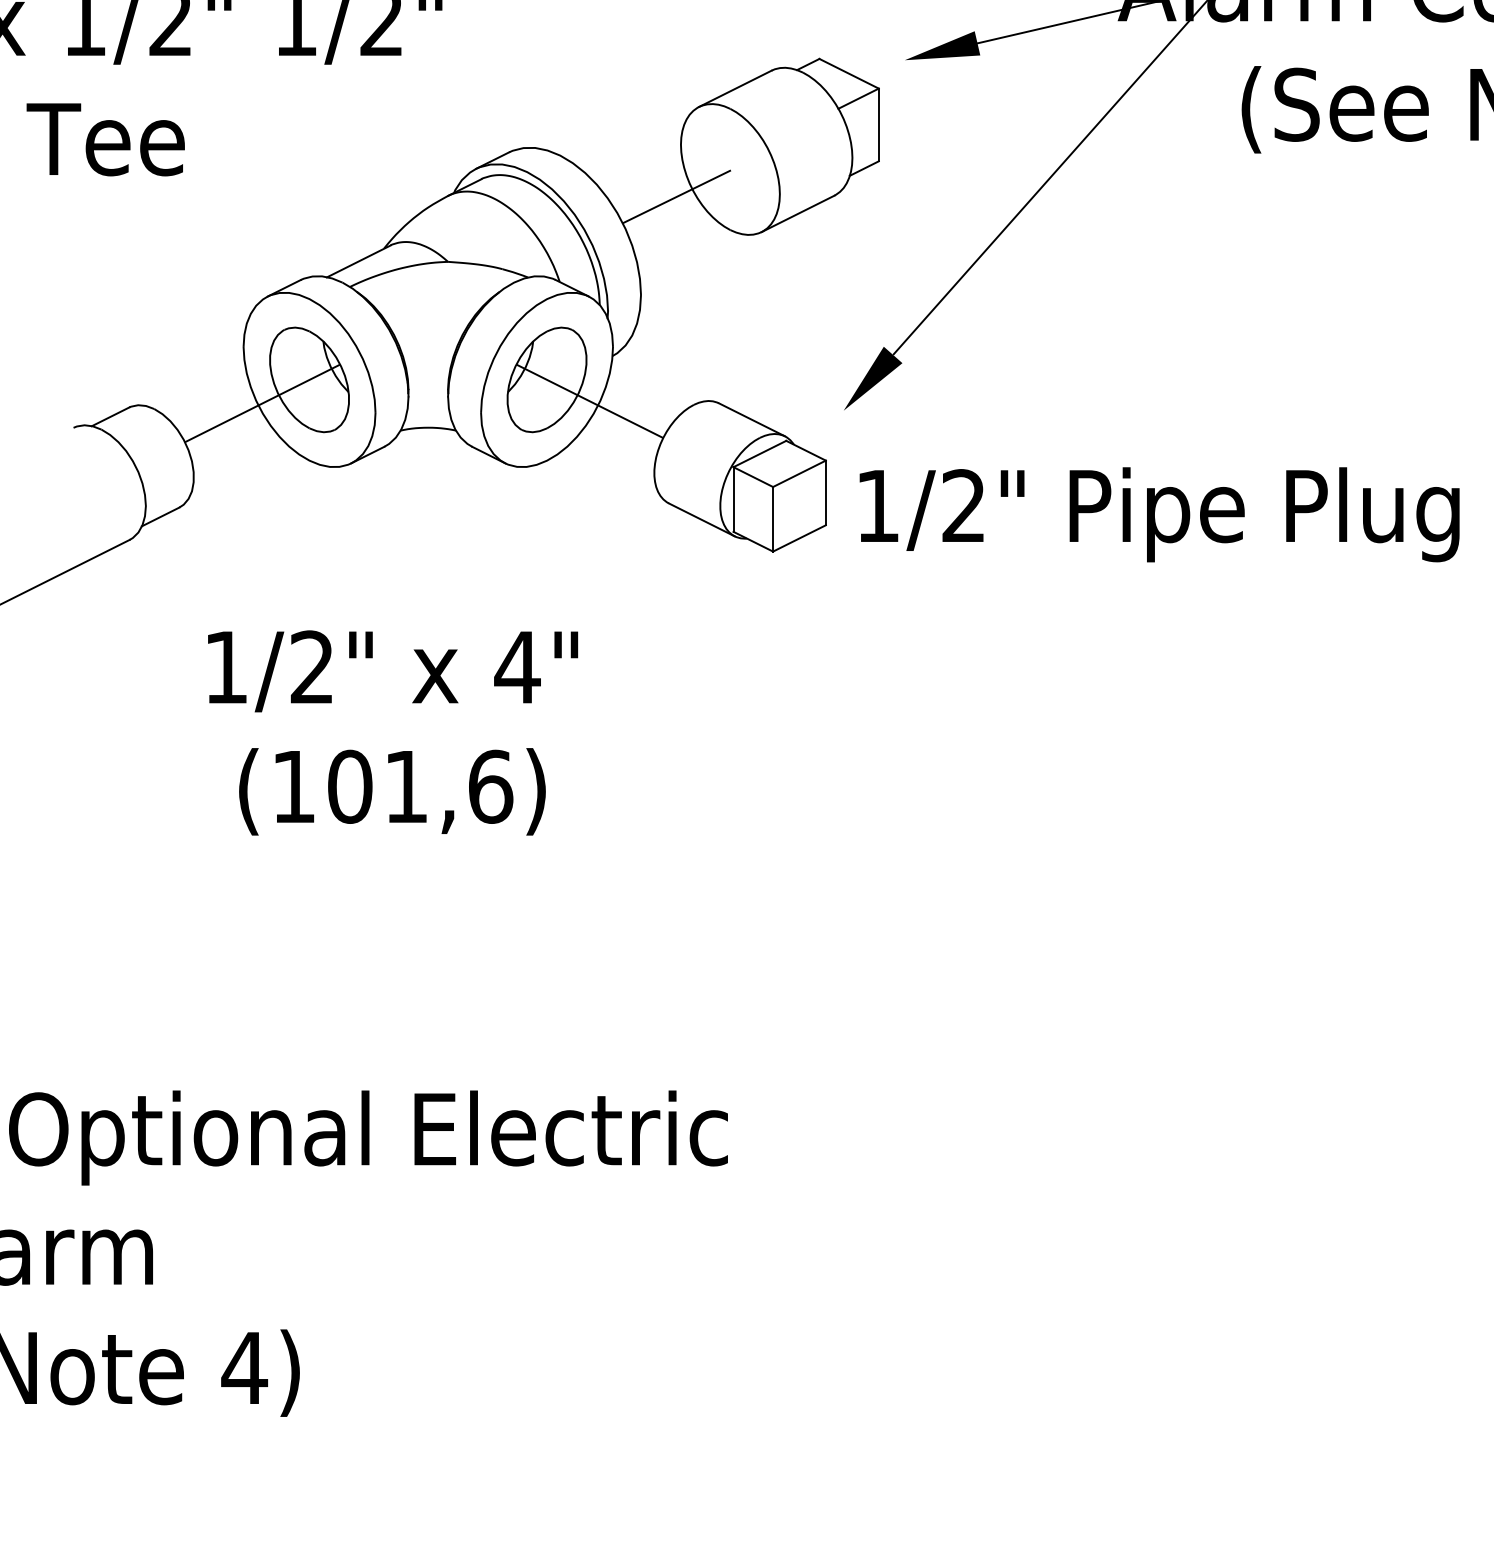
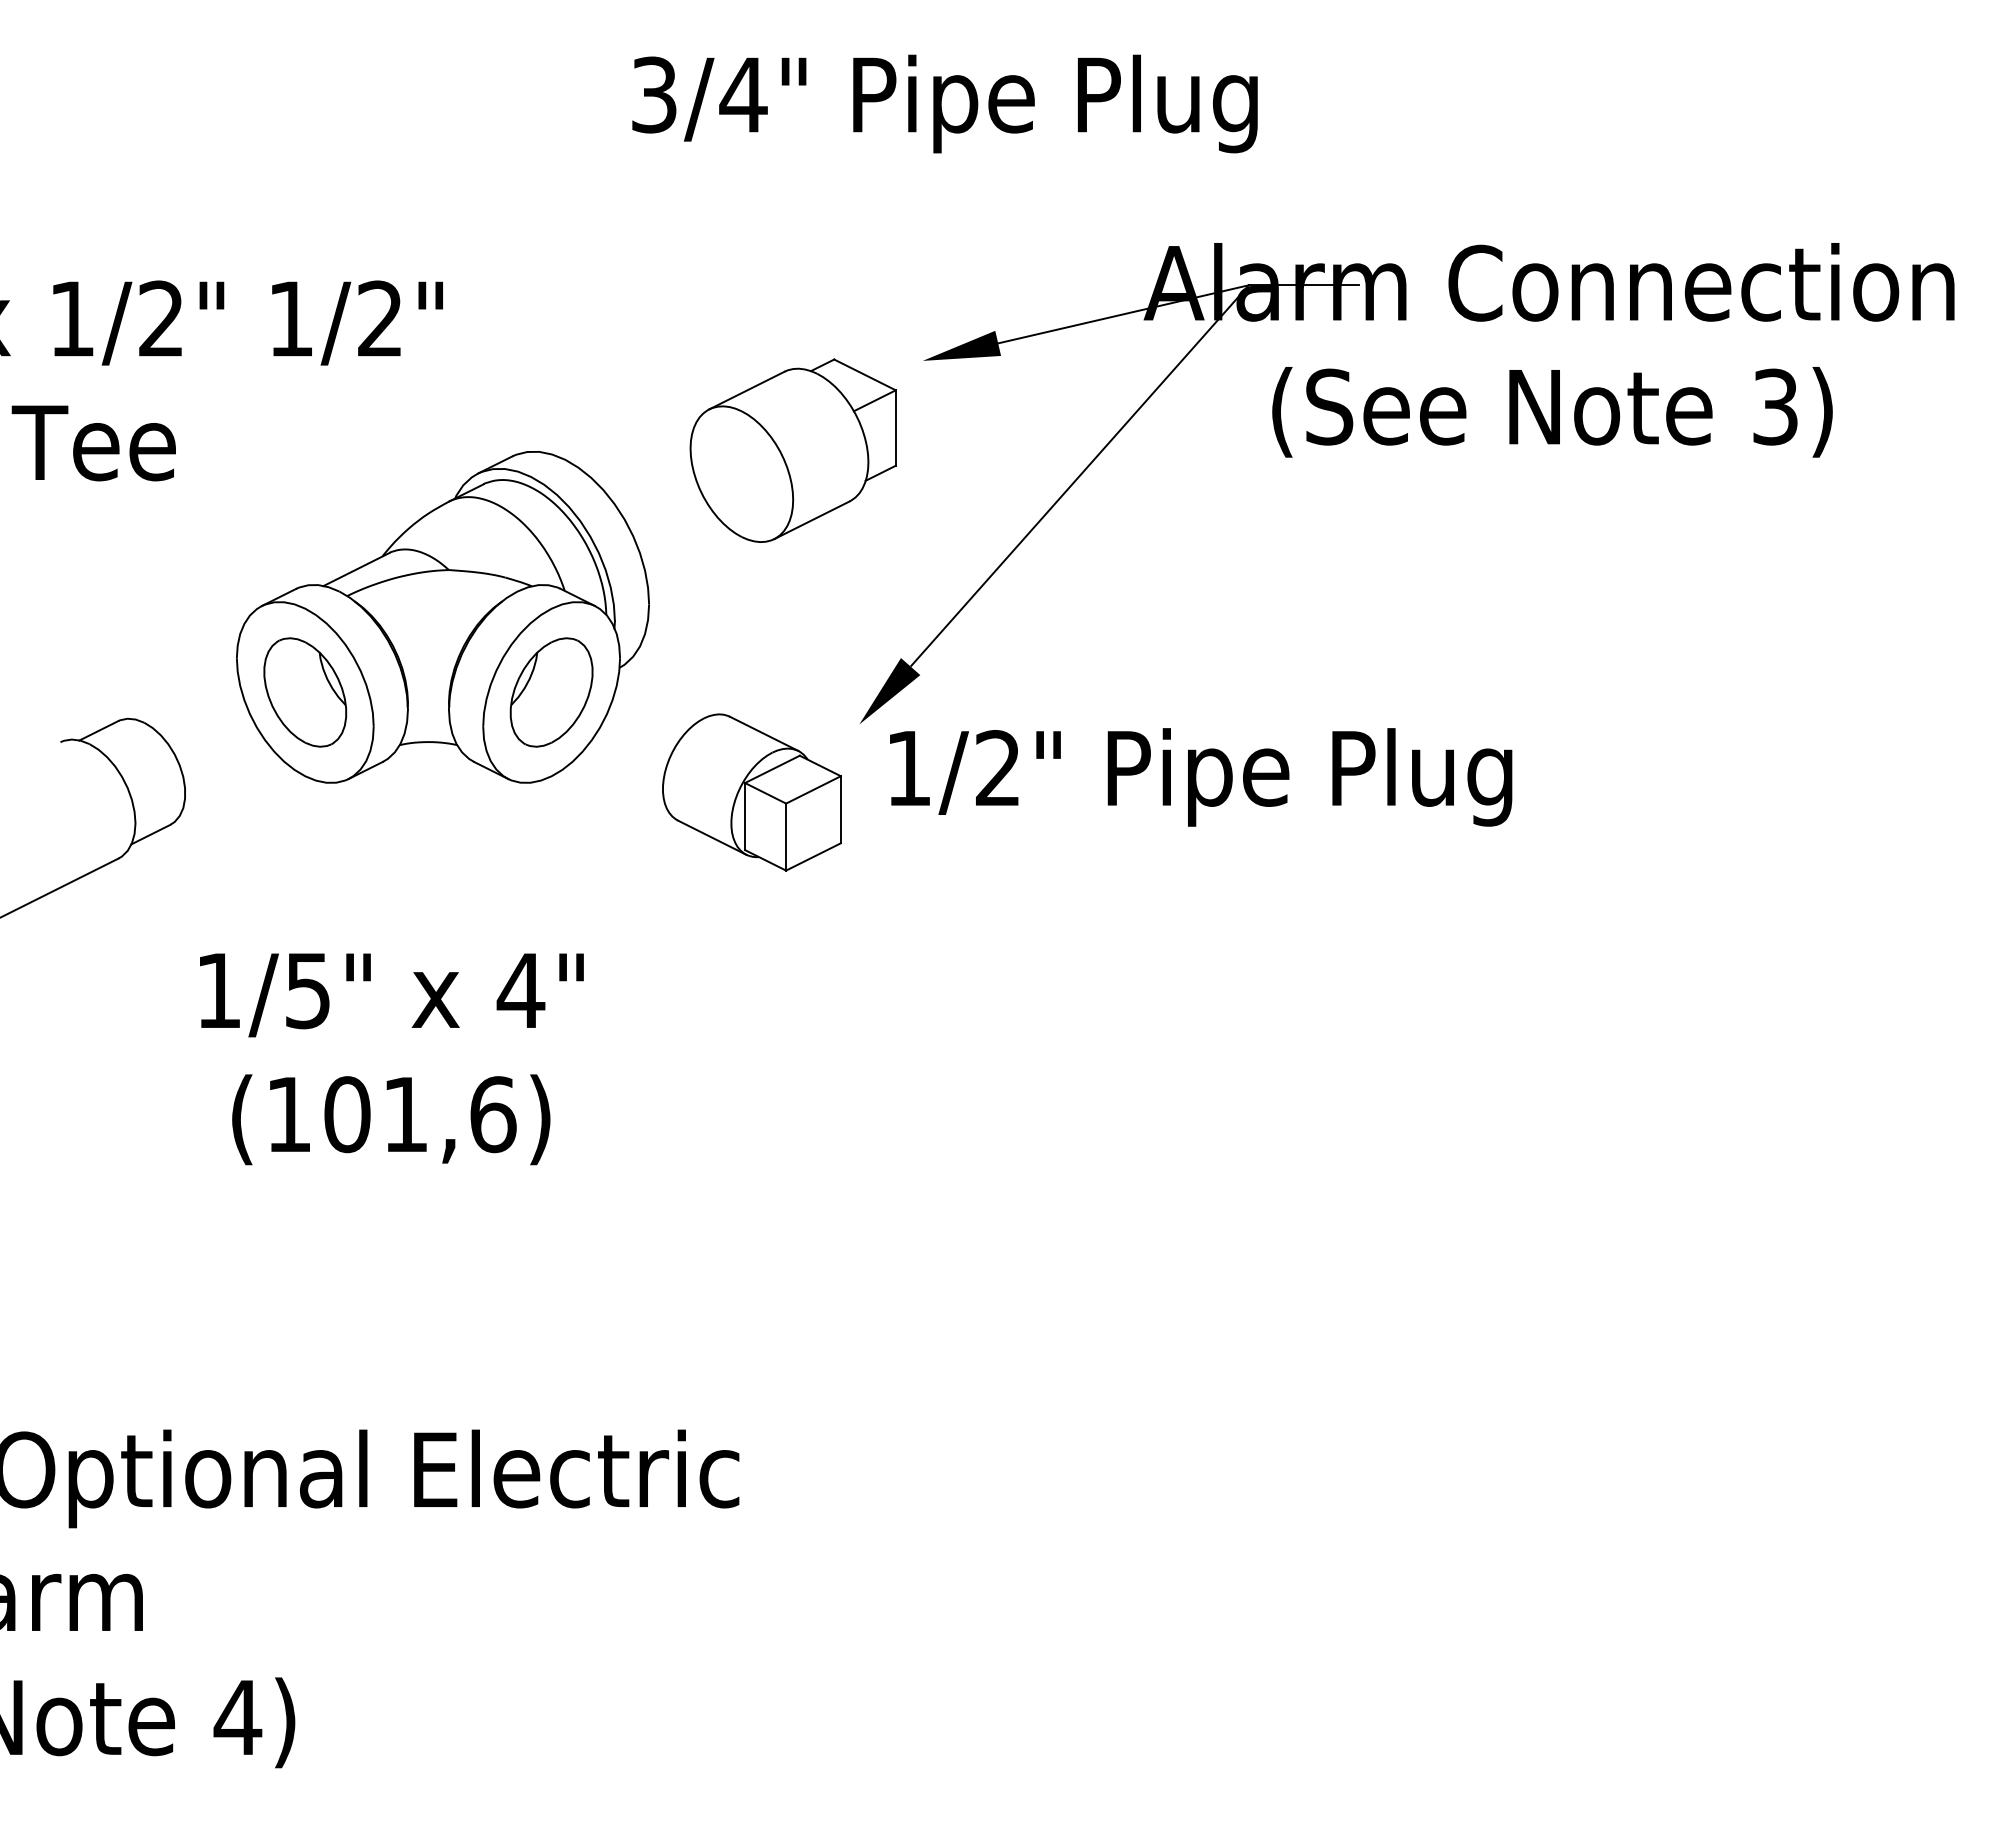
line: (677, 196) -> (686, 502), removed
line: (589, 401) -> (595, 714), removed
line: (261, 403) -> (255, 716), removed
text: (1160, 514) -> (1201, 777), moved
text: (311, 667) -> (307, 990), 1/2" -> 1/5"

